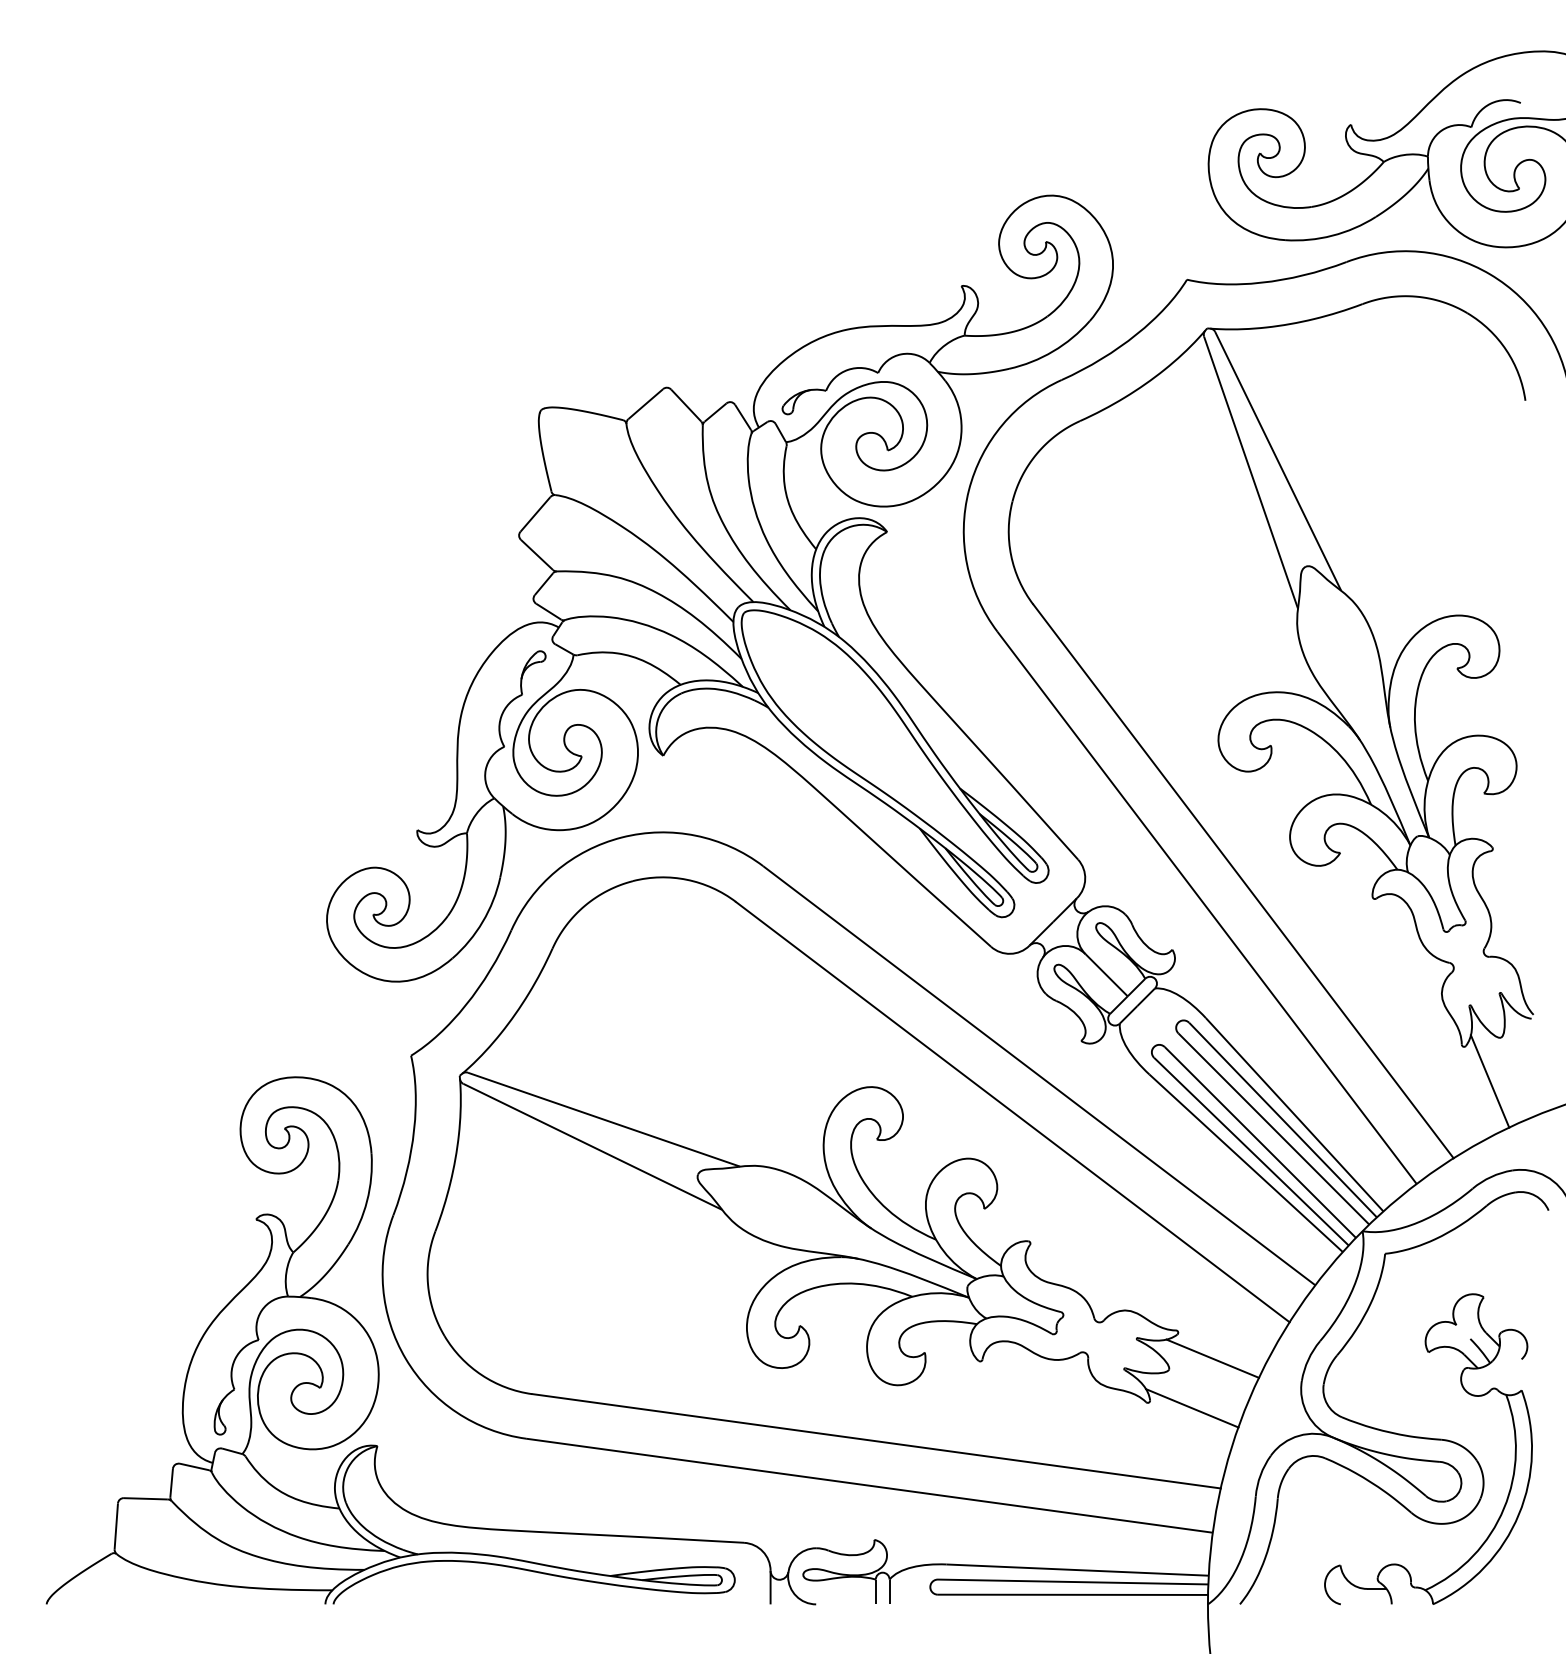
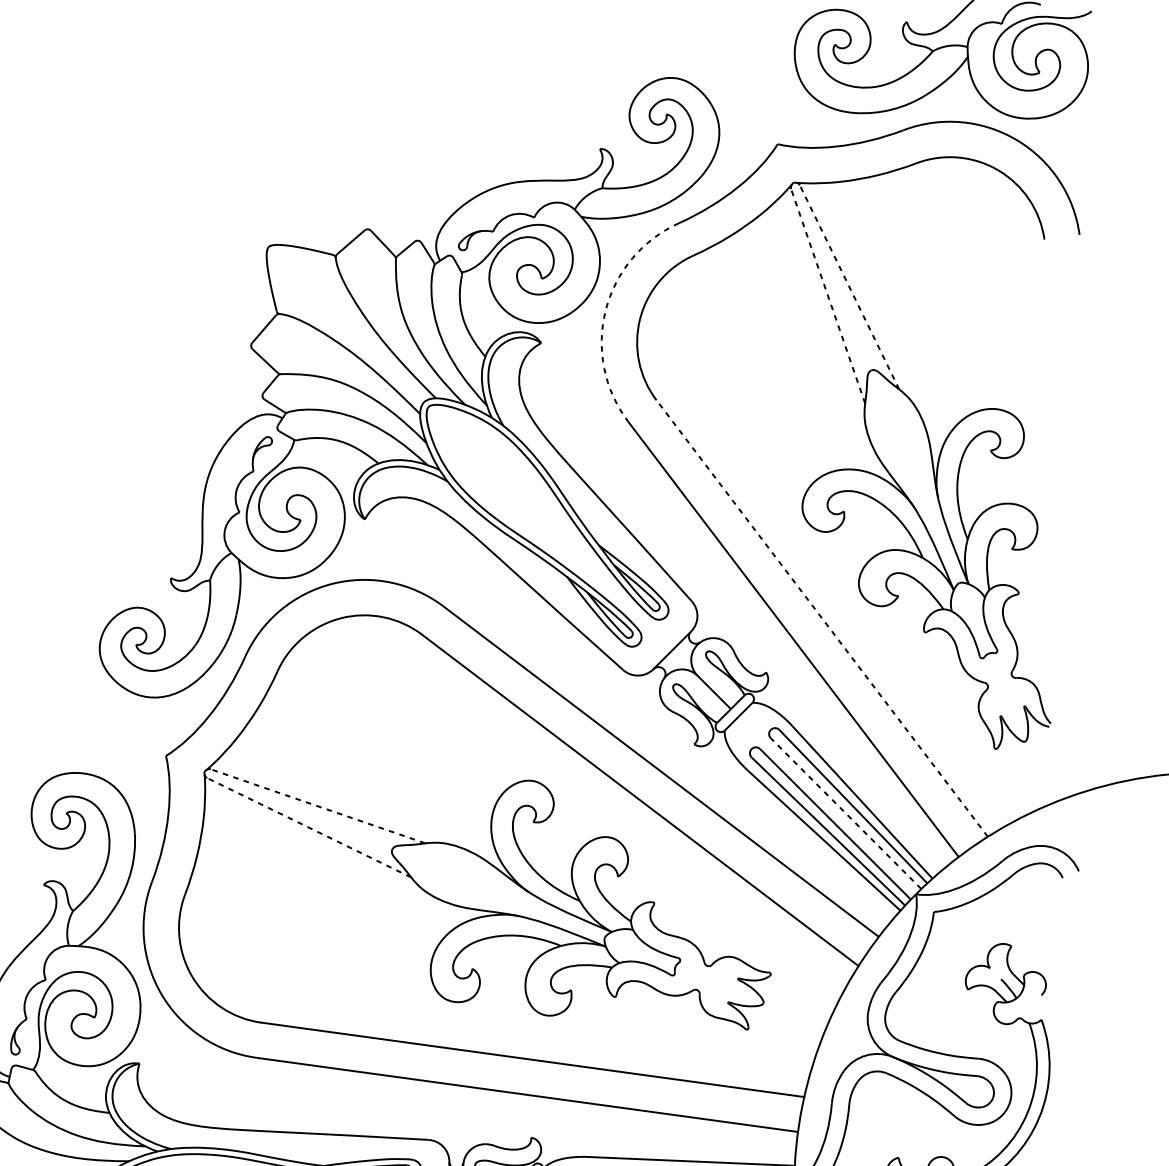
line: (1278, 461) -> (849, 287), solid -> dashed
line: (1251, 472) -> (828, 296), solid -> dashed
arc: (968, 490) -> (605, 310), solid -> dashed
line: (1243, 881) -> (822, 618), solid -> dashed
line: (1489, 1081) -> (1016, 776), removed
line: (604, 1119) -> (318, 806), solid -> dashed
line: (1273, 1128) -> (845, 813), solid -> dashed
line: (592, 1146) -> (309, 827), solid -> dashed
line: (1212, 1358) -> (797, 994), removed
line: (1192, 1408) -> (782, 1034), removed

